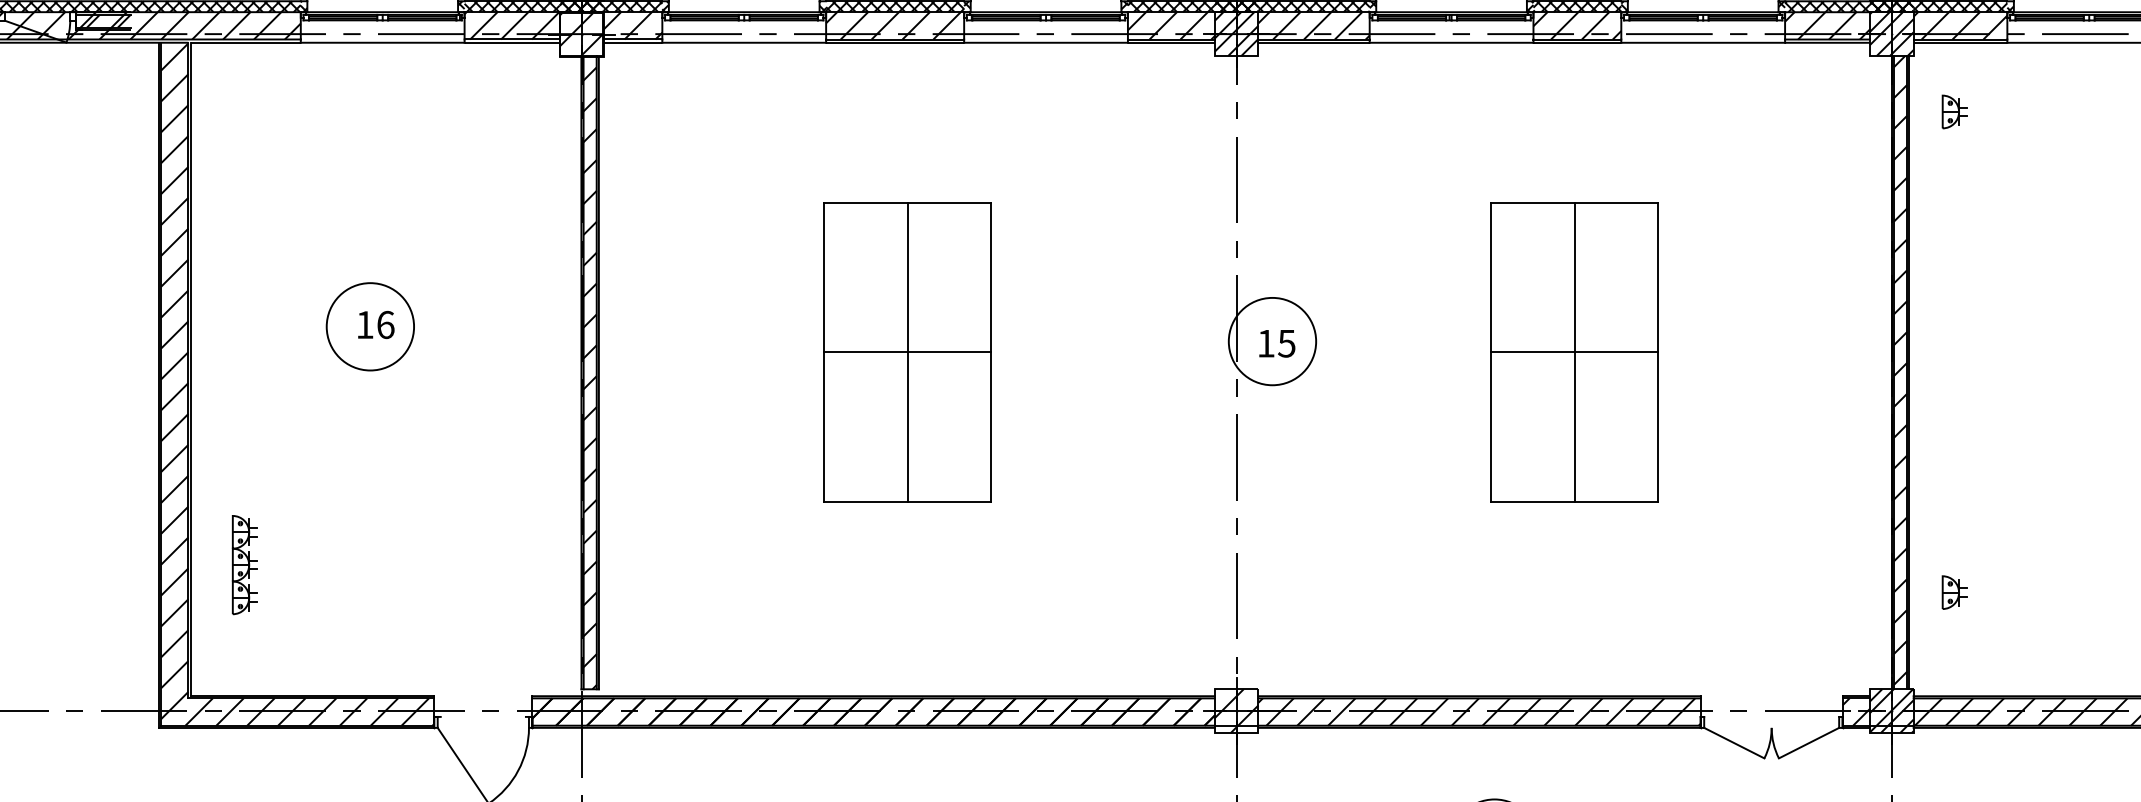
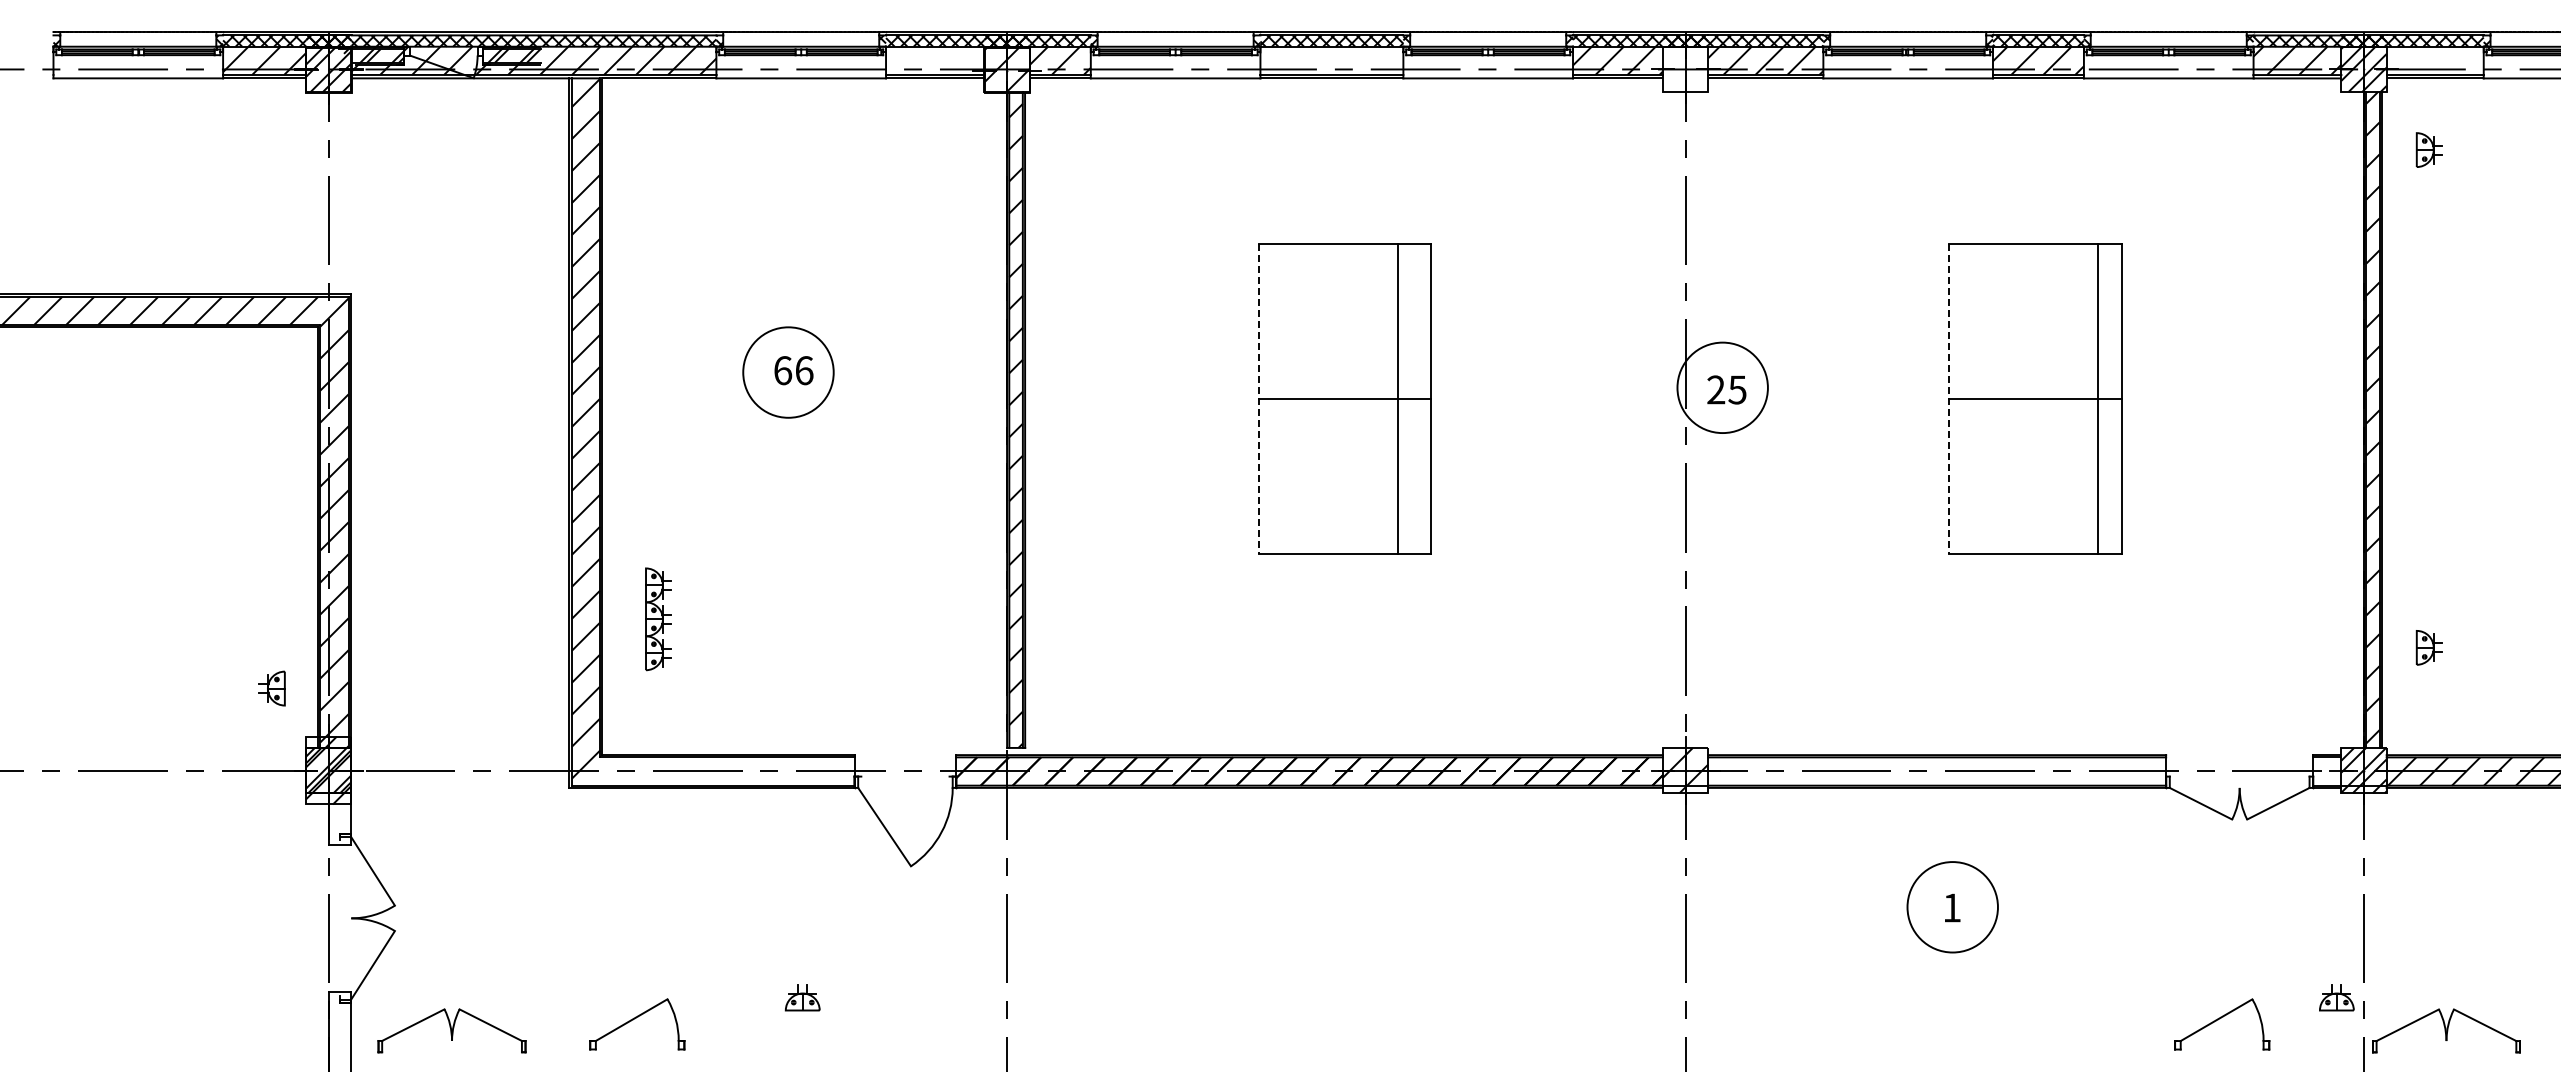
hatch: (512, 25) -> (935, 60), removed
hatch: (892, 25) -> (1329, 60), removed
hatch: (1959, 25) -> (2434, 60), removed
hatch: (1236, 34) -> (1685, 69), removed
hatch: (1236, 34) -> (1685, 69), removed
text: (365, 324) -> (783, 370), 16 -> 66
text: (1266, 343) -> (1716, 389), 15 -> 25
line: (824, 352) -> (1258, 399), solid -> dashed
line: (907, 352) -> (1397, 399), moved
line: (1491, 352) -> (1949, 399), solid -> dashed
line: (1574, 352) -> (2097, 399), moved
hatch: (309, 712) -> (725, 771), removed
hatch: (1479, 712) -> (1937, 771), removed
hatch: (1856, 712) -> (2327, 771), removed

